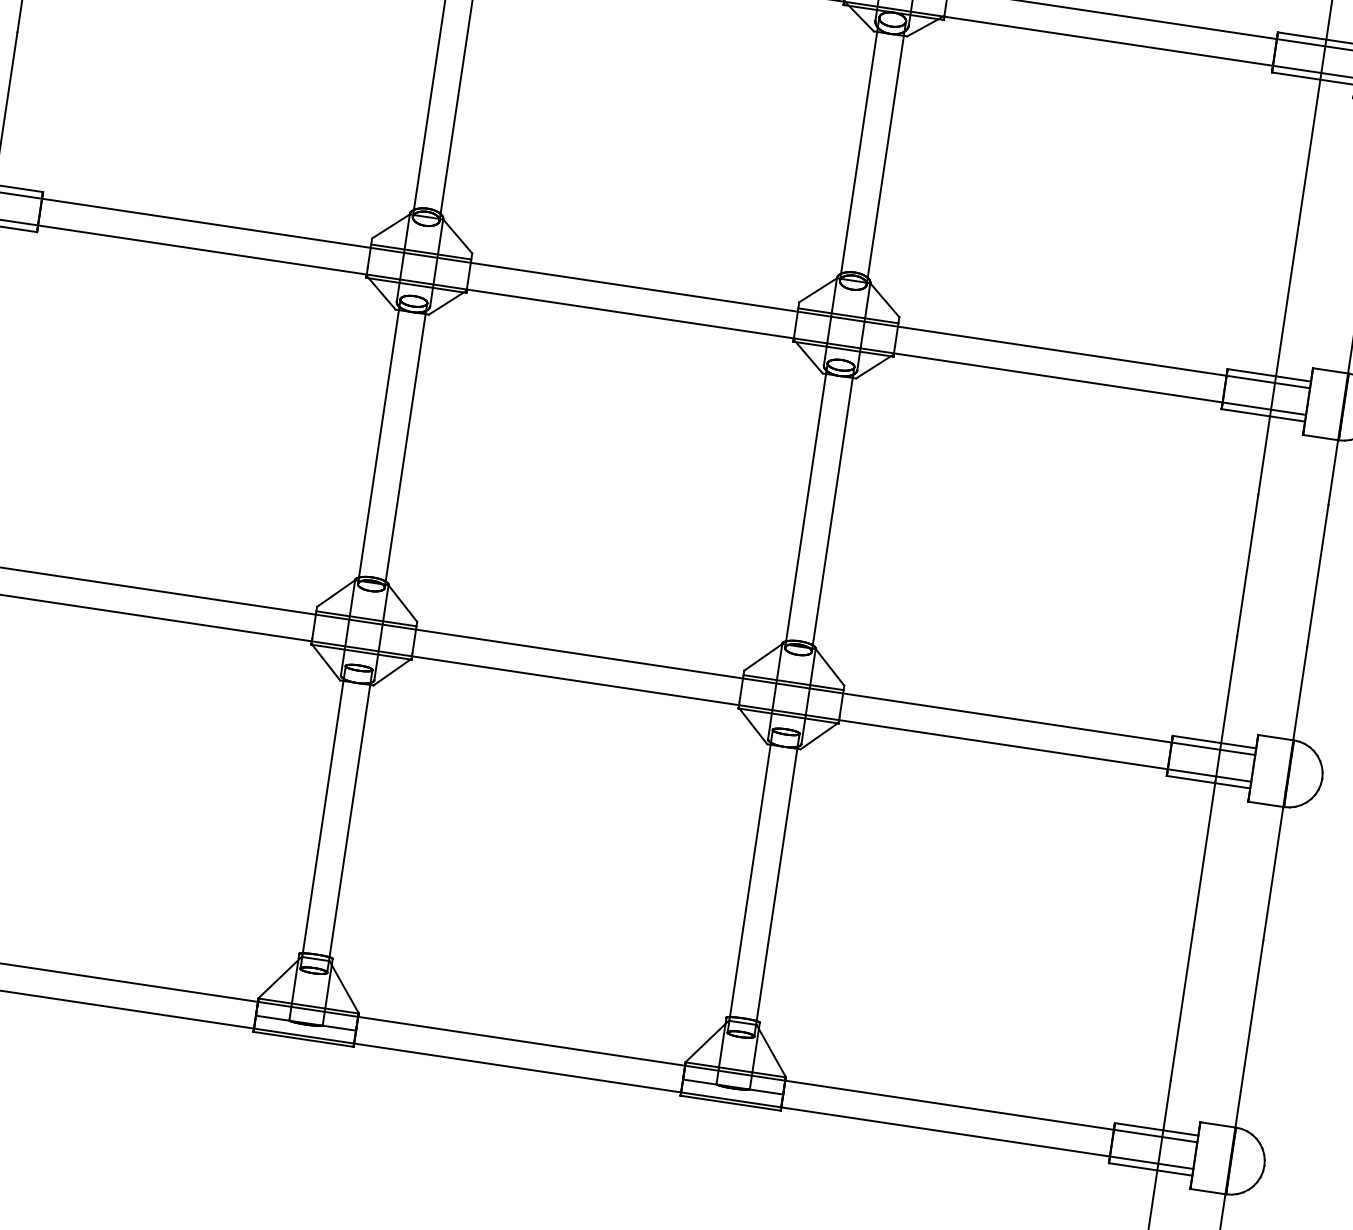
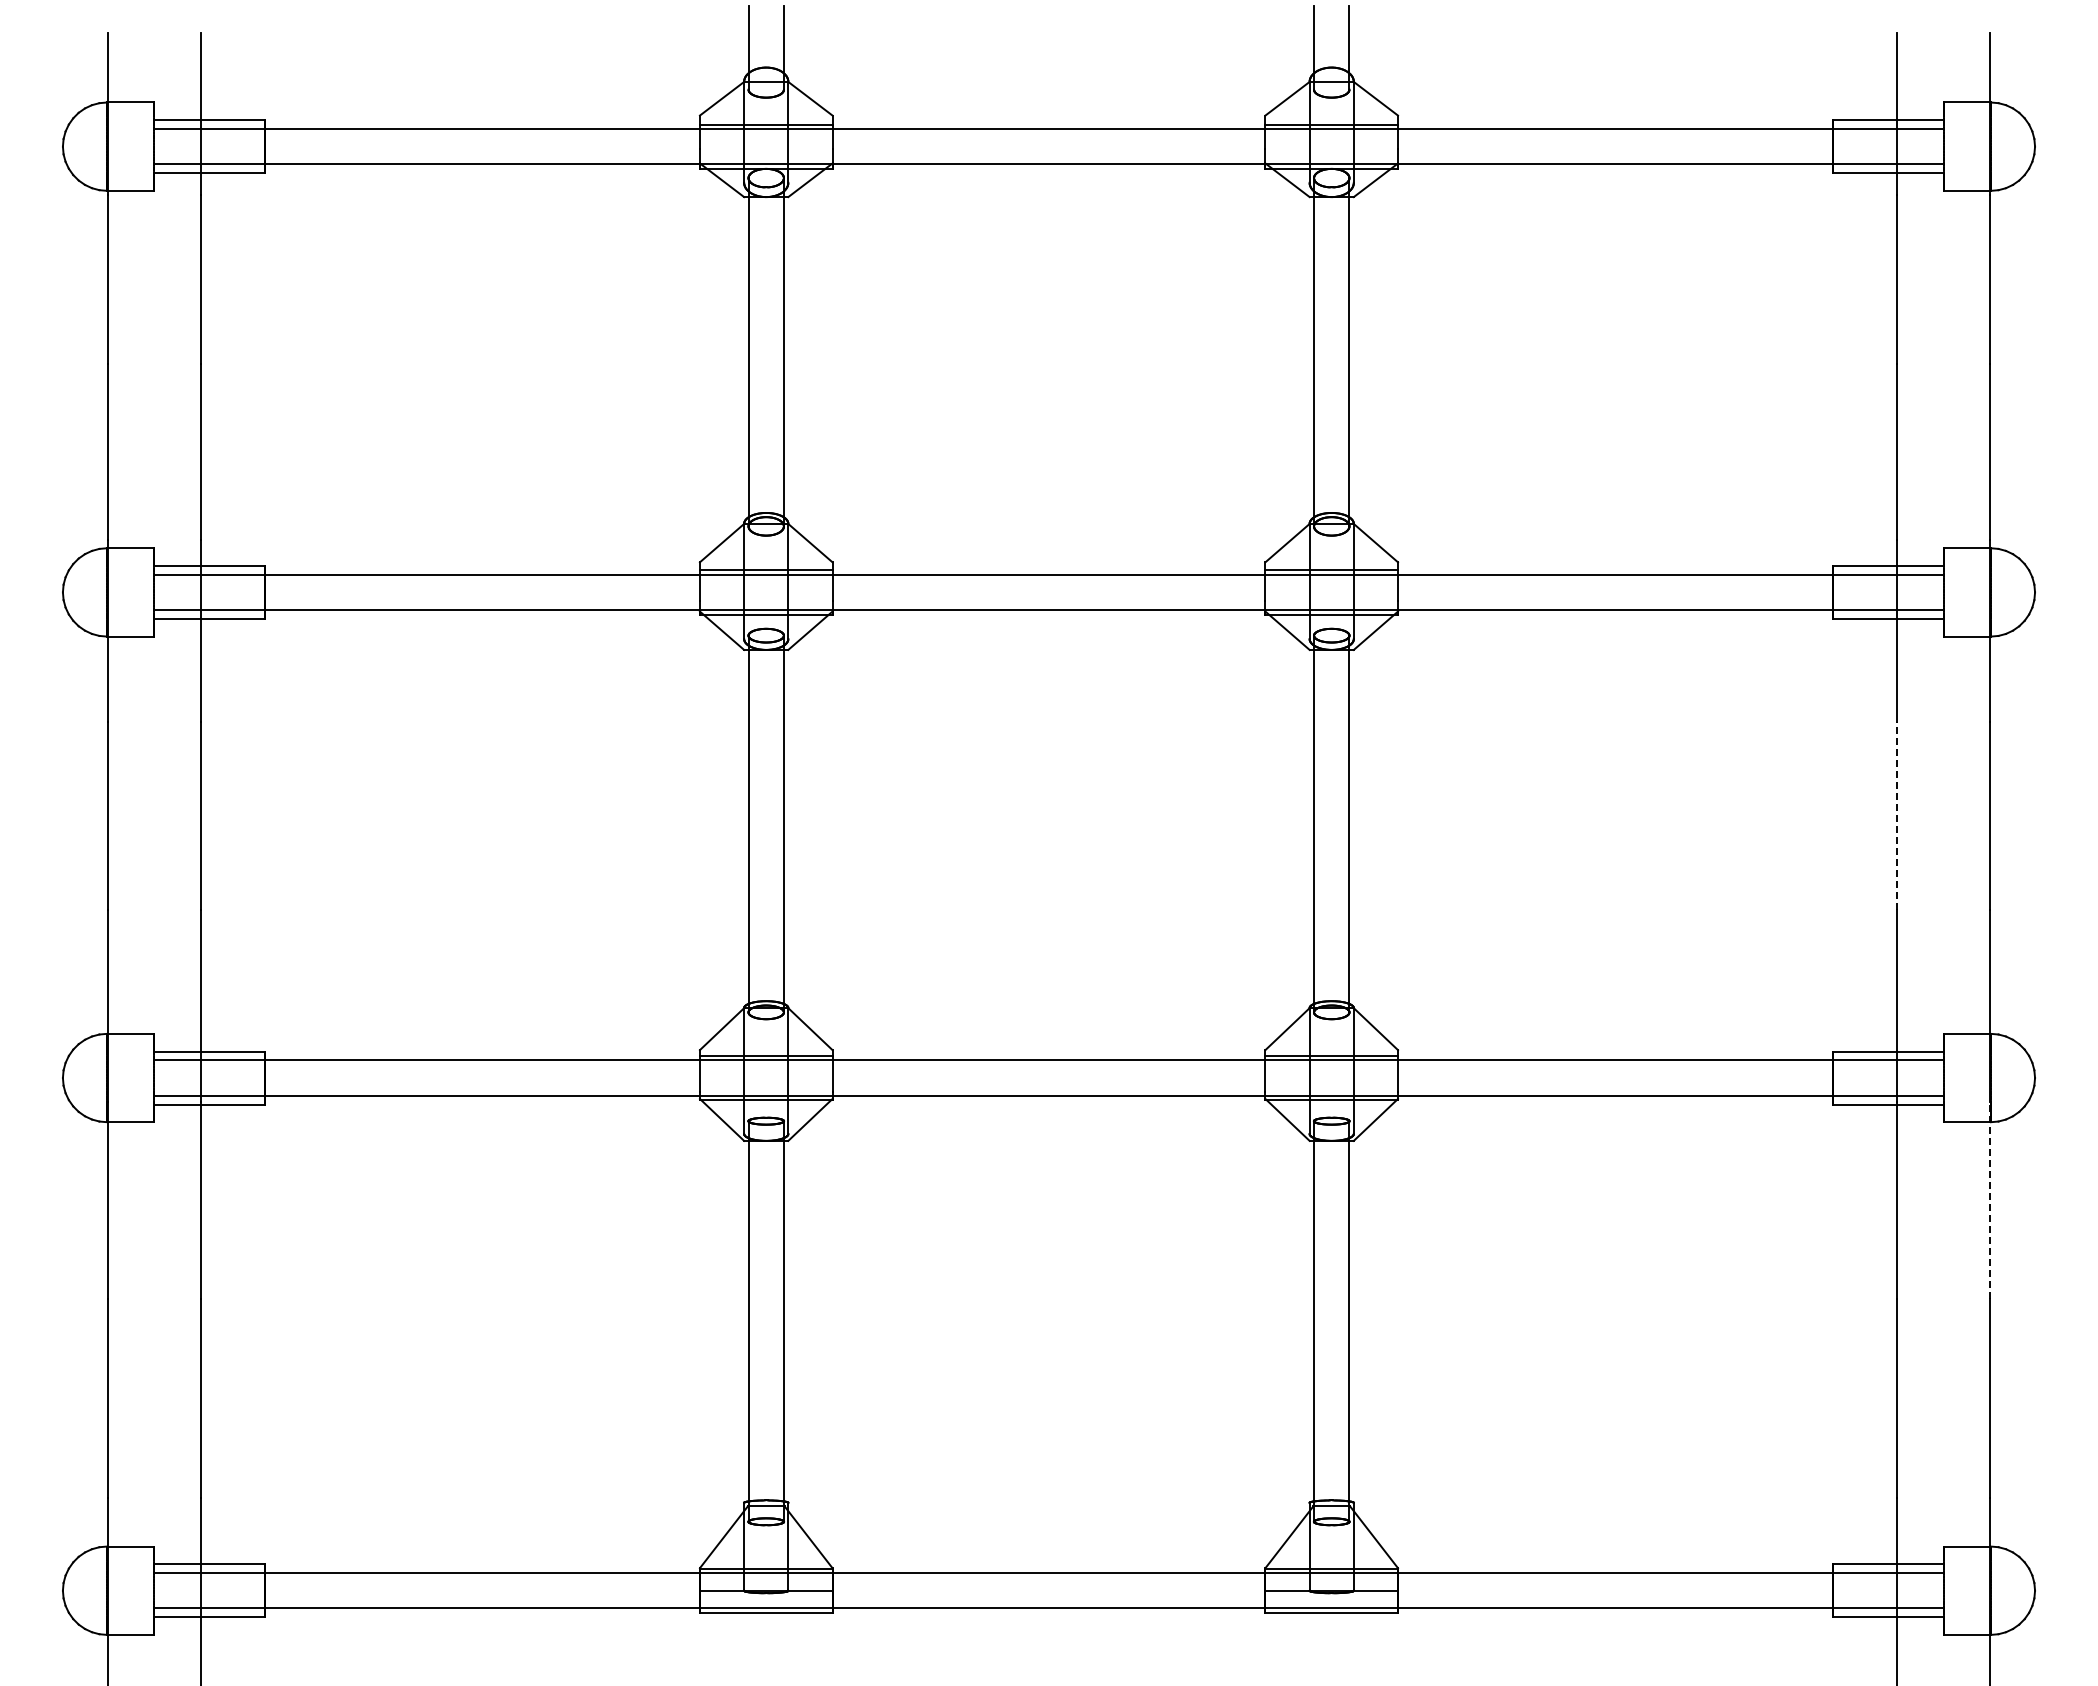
line: (1247, 565) -> (1897, 816), solid -> dashed
line: (1274, 866) -> (1989, 1200), solid -> dashed

